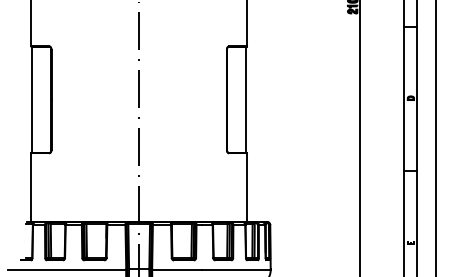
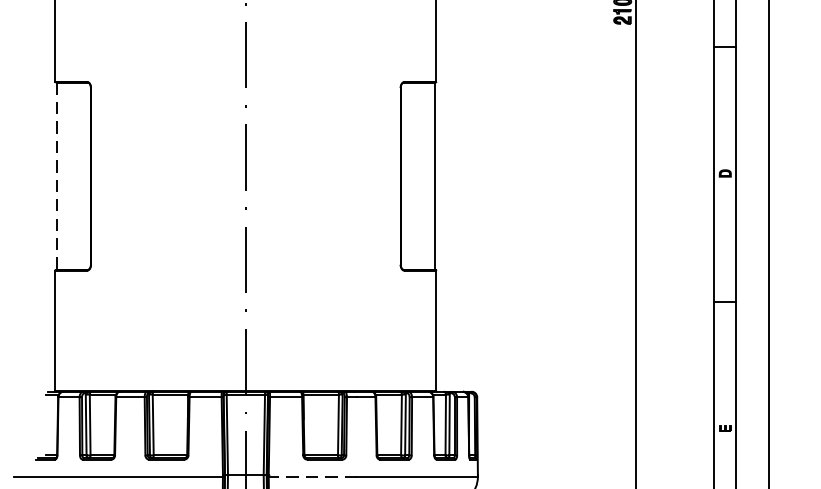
line: (31, 99) -> (55, 175), solid -> dashed
line: (176, 270) -> (311, 477), solid -> dashed

